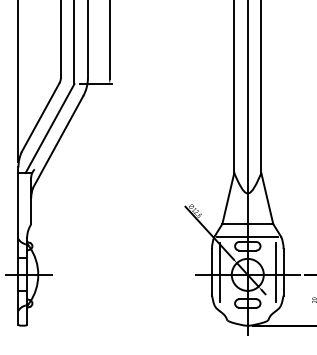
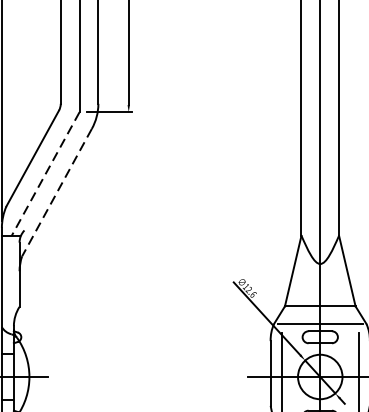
line: (49, 128) -> (44, 173), solid -> dashed
line: (57, 142) -> (56, 193), solid -> dashed

